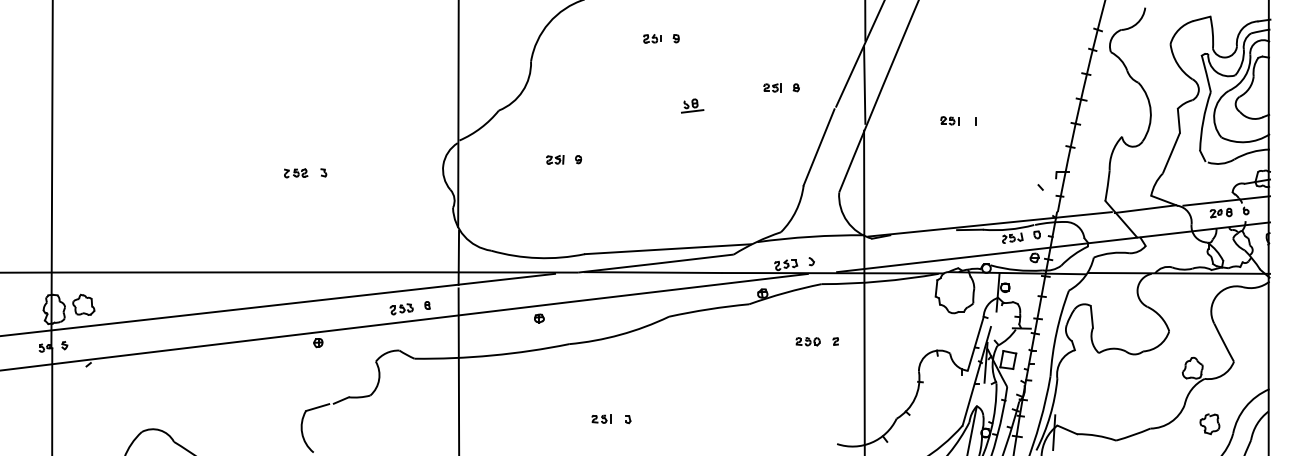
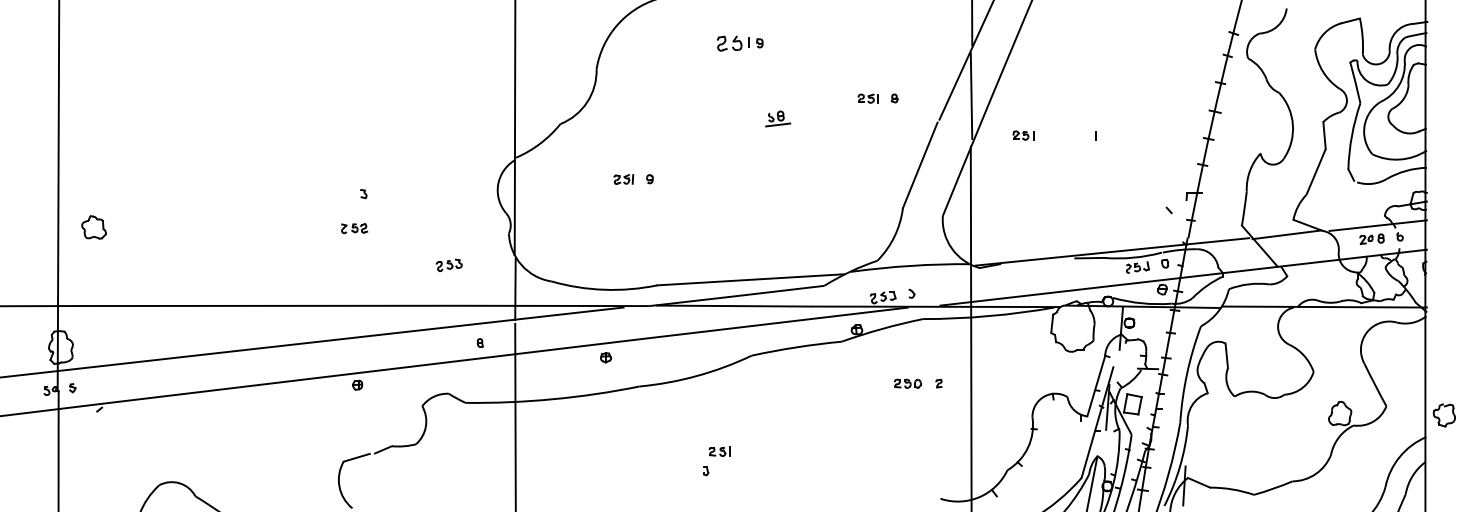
part: (651, 38) -> (732, 43), size x1.6
part: (950, 120) -> (1023, 135), moved
part: (295, 173) -> (354, 228), moved
part: (83, 304) -> (93, 227), moved
part: (401, 308) -> (448, 264), moved
part: (601, 418) -> (719, 451), moved
part: (1209, 424) -> (1443, 415), moved

